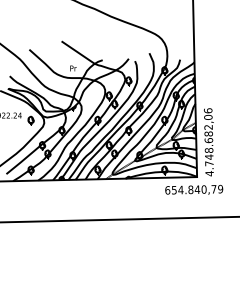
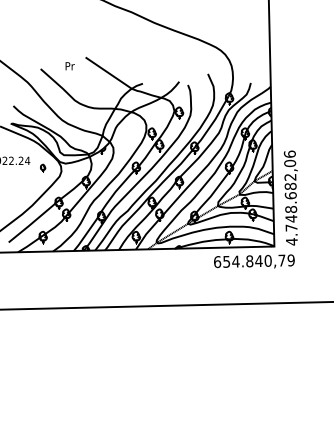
text: (72, 68) -> (69, 66), moved
part: (30, 120) -> (42, 167), size x0.6
text: (194, 189) -> (254, 261), moved

